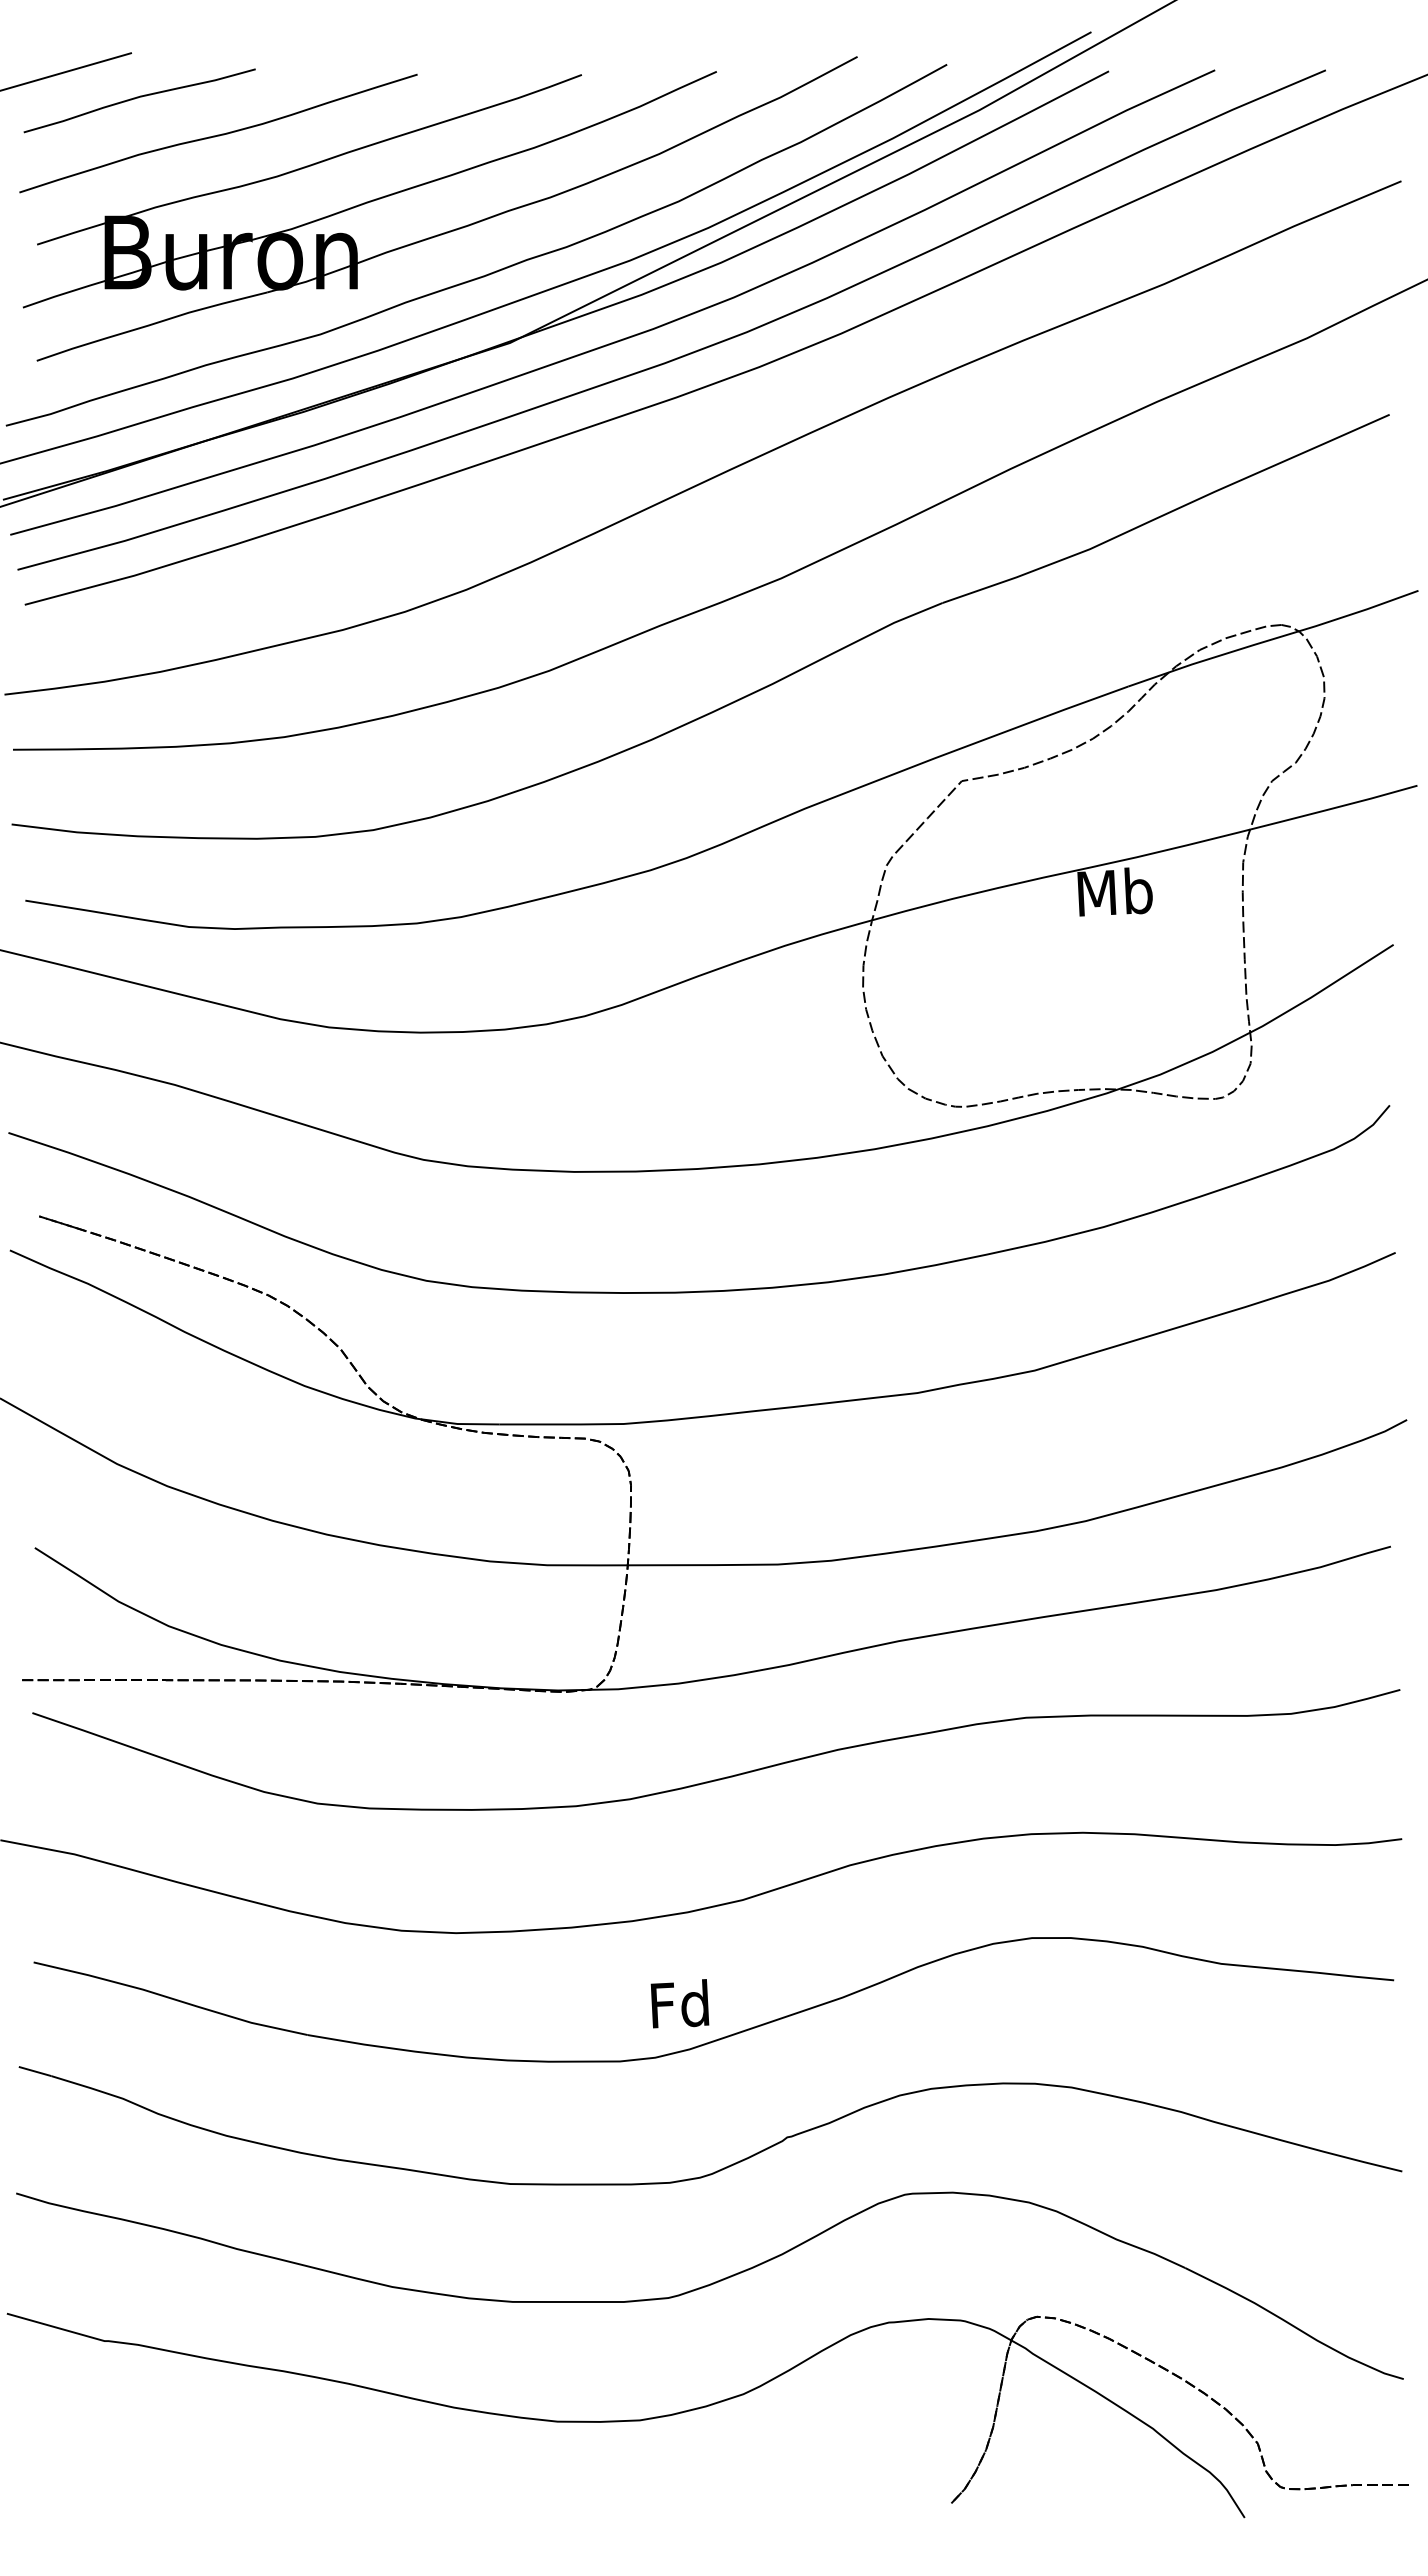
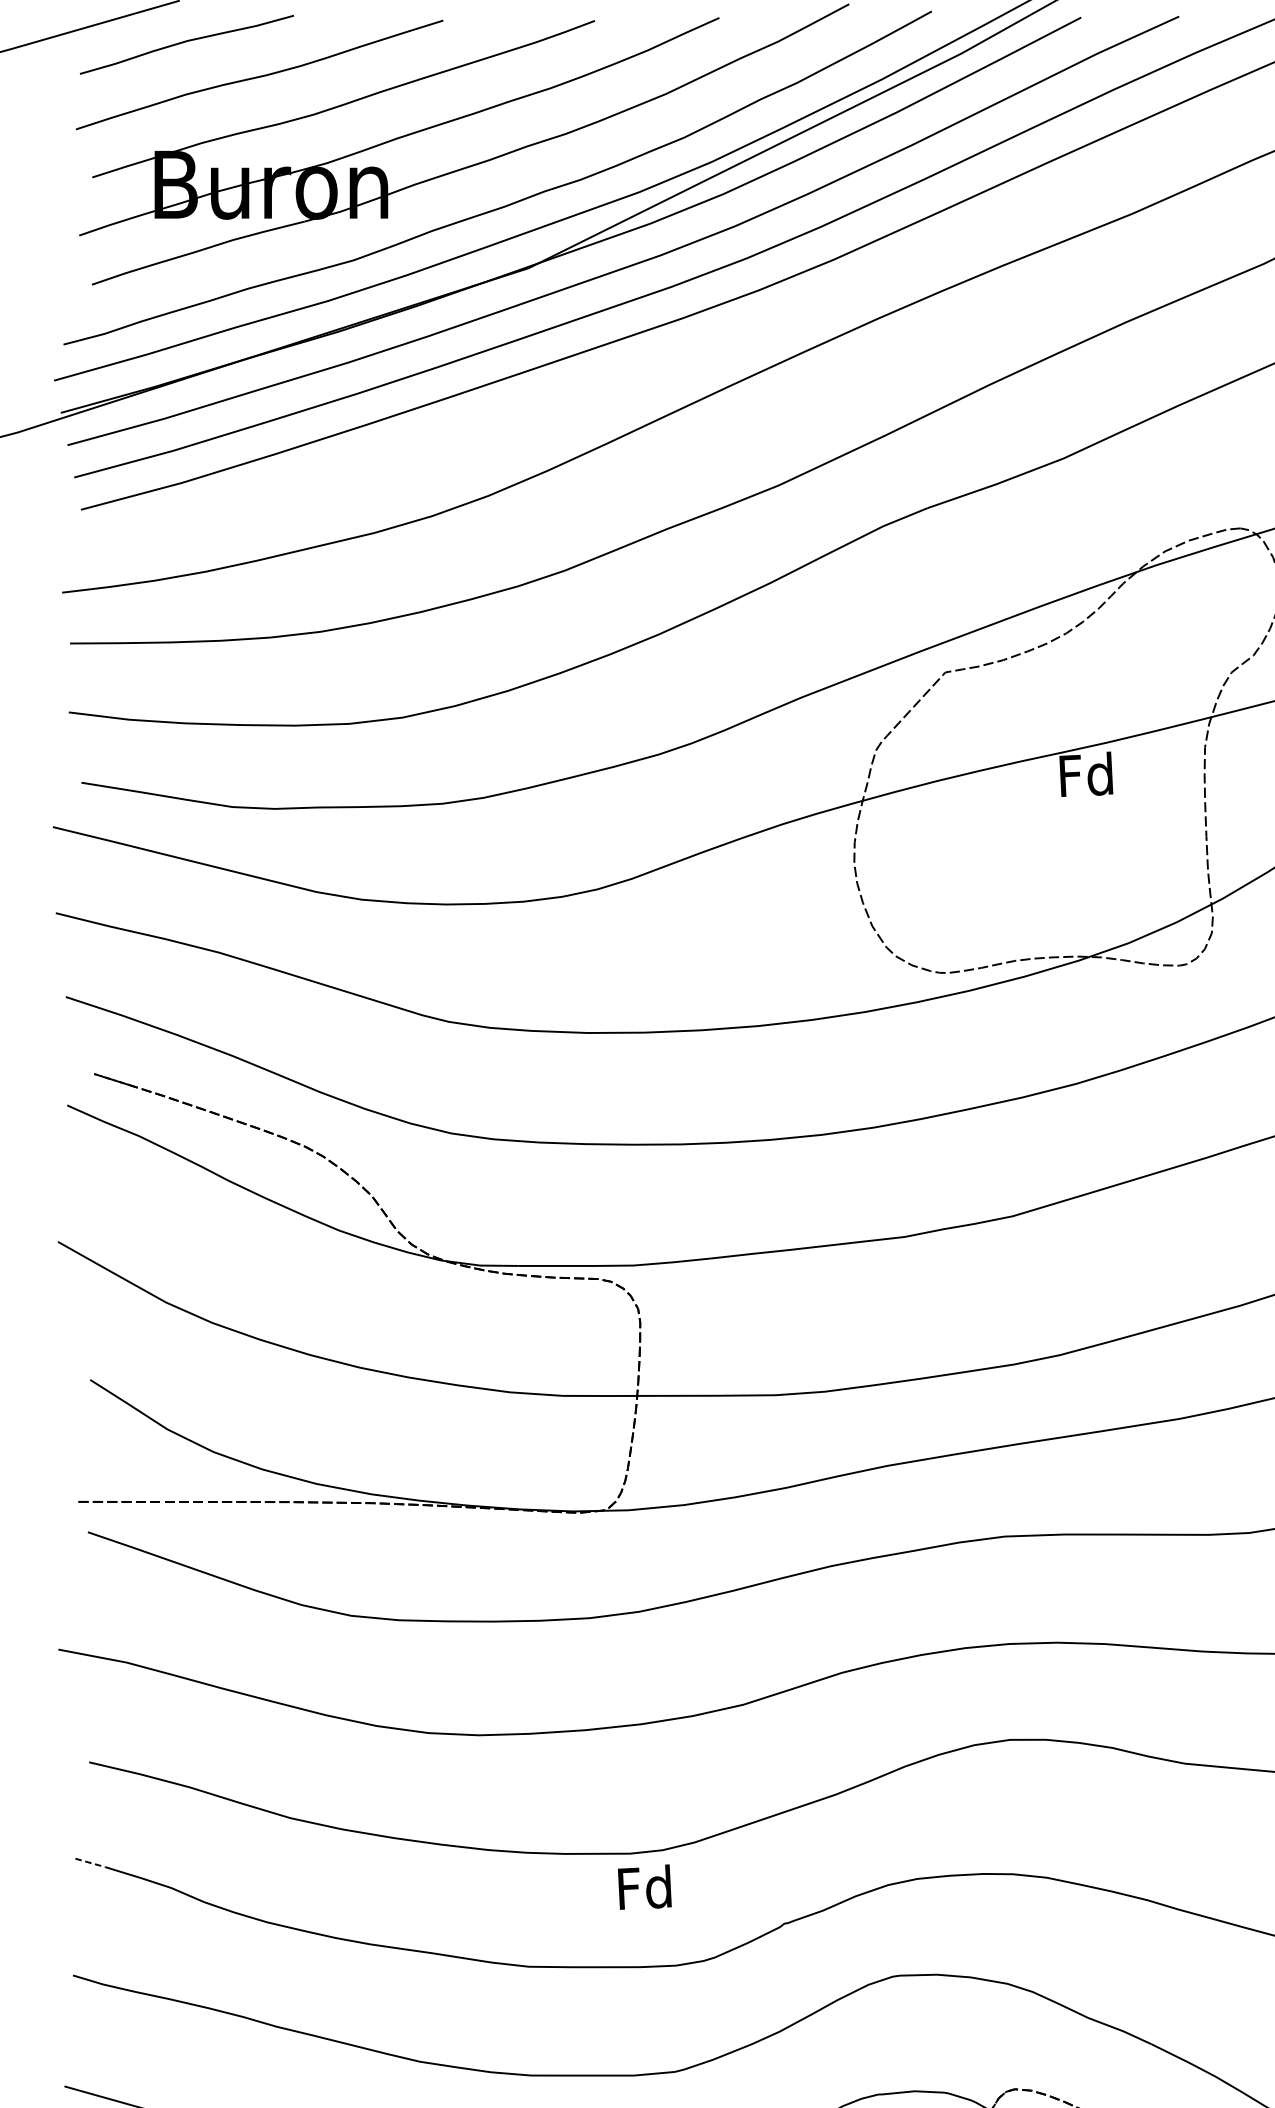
text: (1114, 891) -> (1086, 774), Mb -> Fd
text: (679, 2003) -> (644, 1886), moved
line: (35, 2071) -> (90, 1862), solid -> dashed

